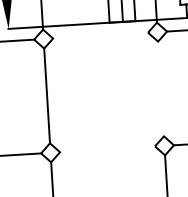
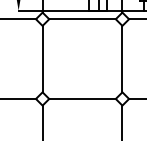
line: (100, 35) -> (82, 19), added
line: (161, 88) -> (122, 58), added
line: (107, 148) -> (82, 98), added

